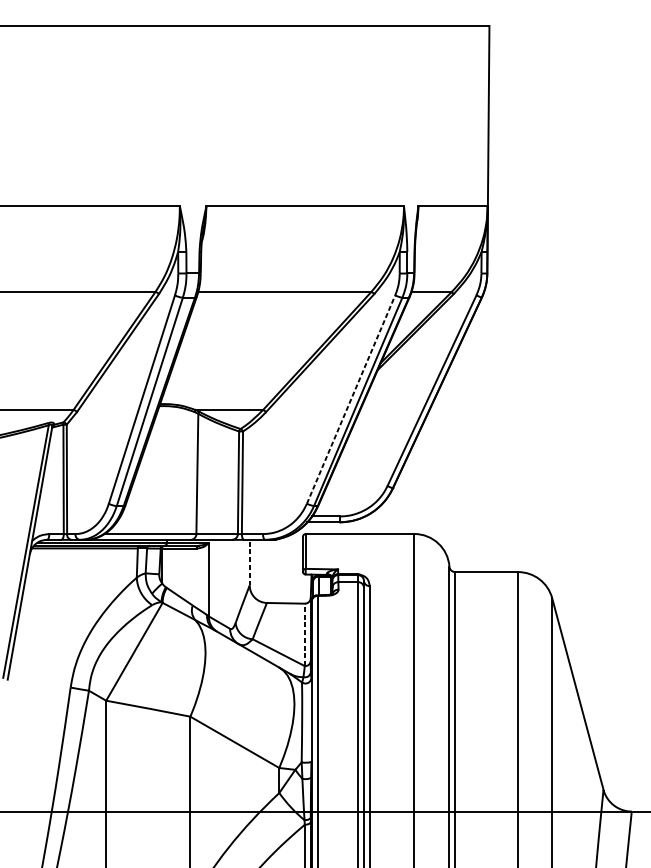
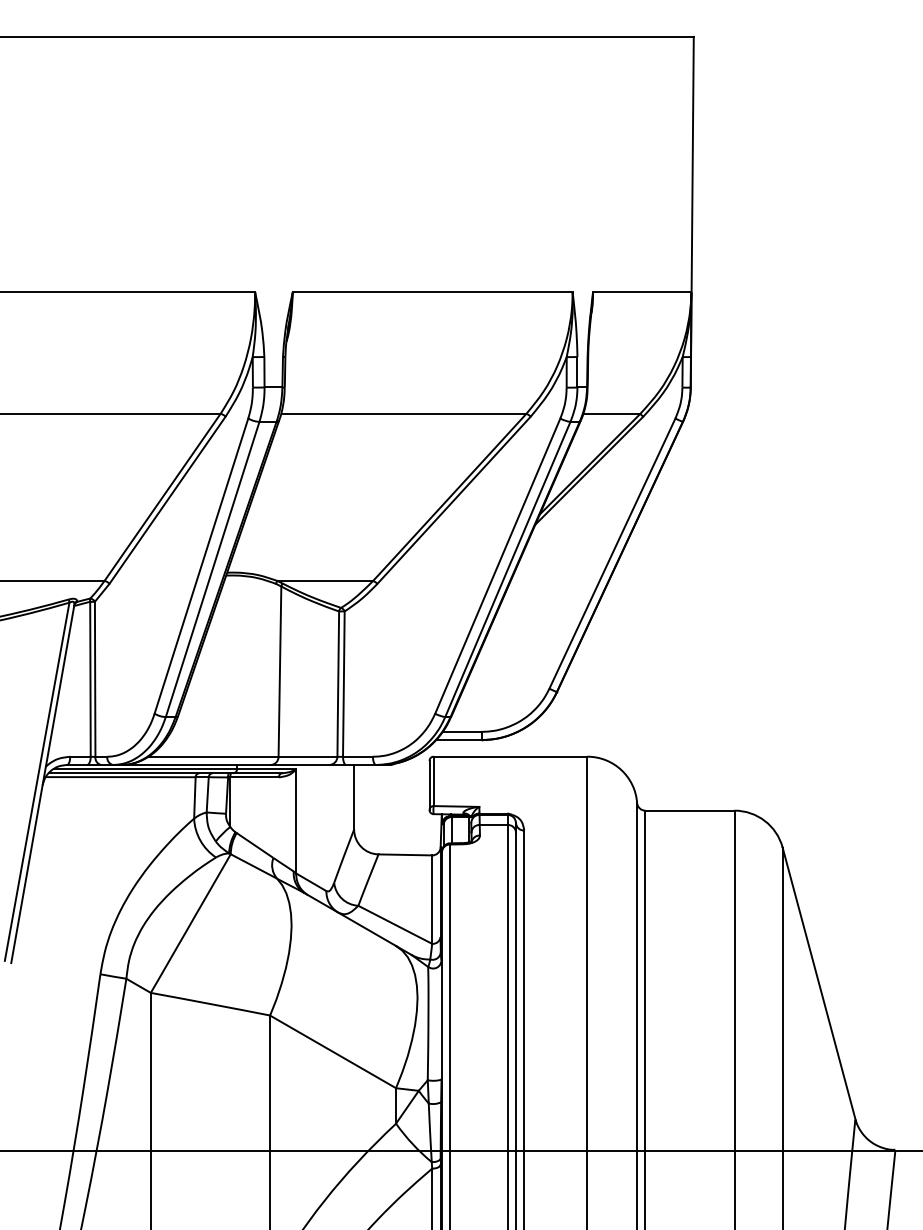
line: (351, 399) -> (498, 565), dashed -> solid
line: (249, 562) -> (354, 796), dashed -> solid
line: (305, 634) -> (432, 899), dashed -> solid

